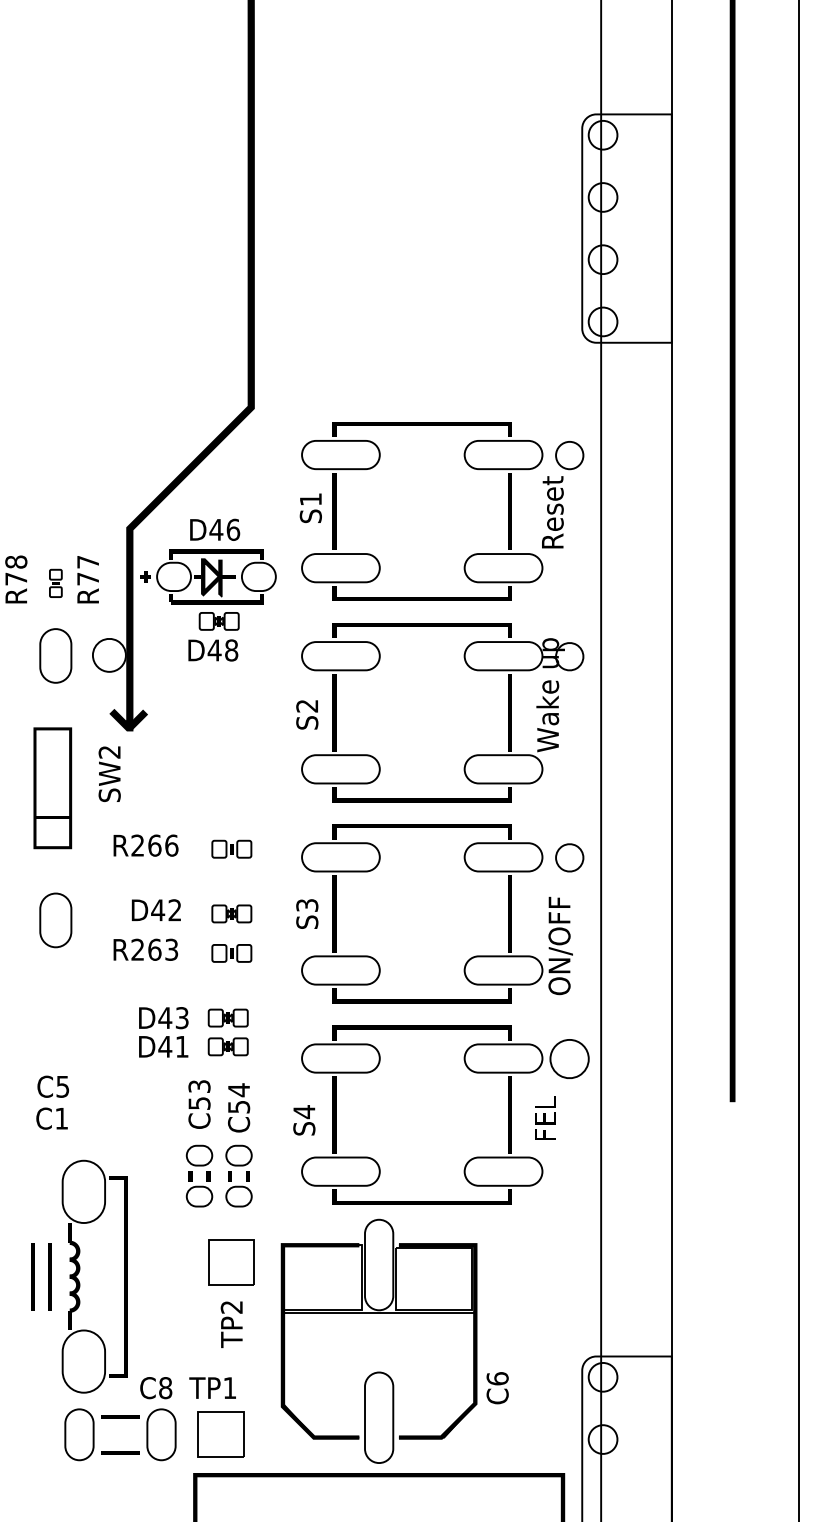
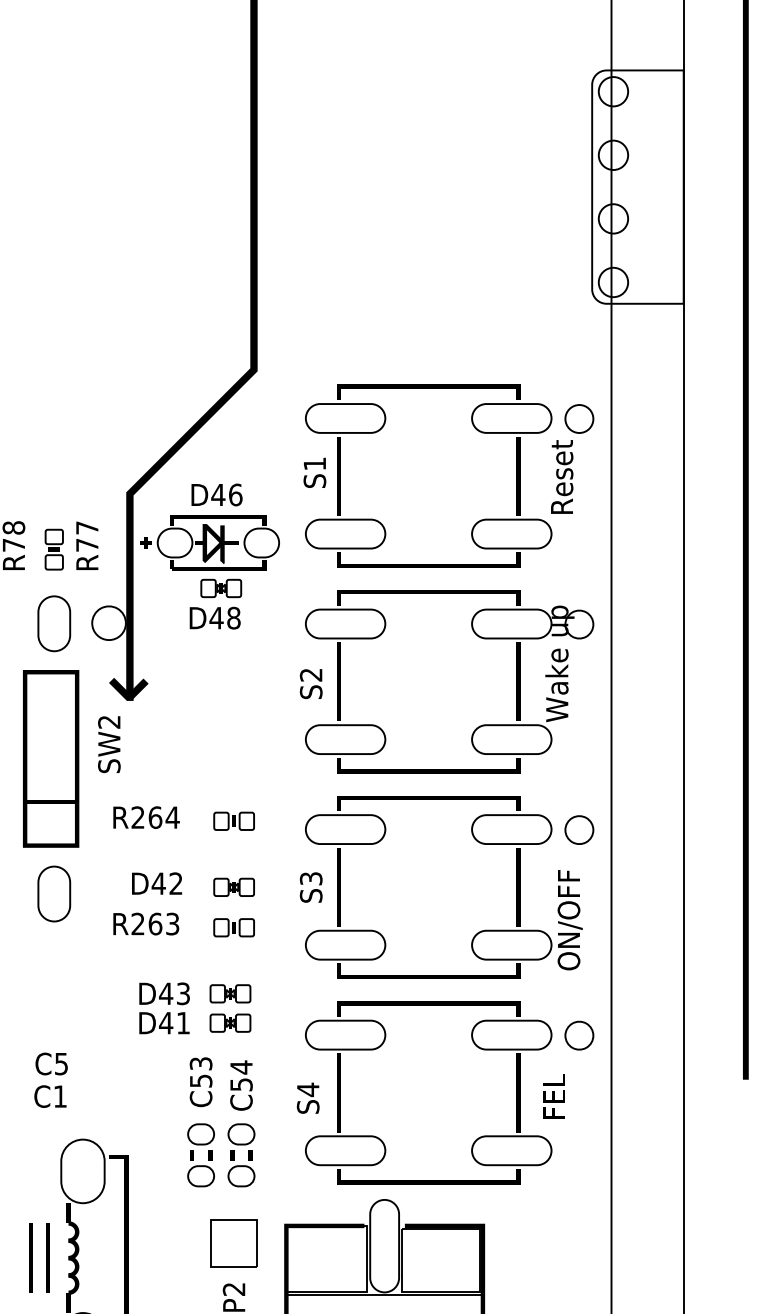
part: (55, 583) -> (53, 549), size x1.43
part: (52, 788) -> (50, 759), size x1.43
text: (171, 845) -> (172, 817), R266 -> R264
part: (569, 1058) -> (579, 1035), size x0.71

